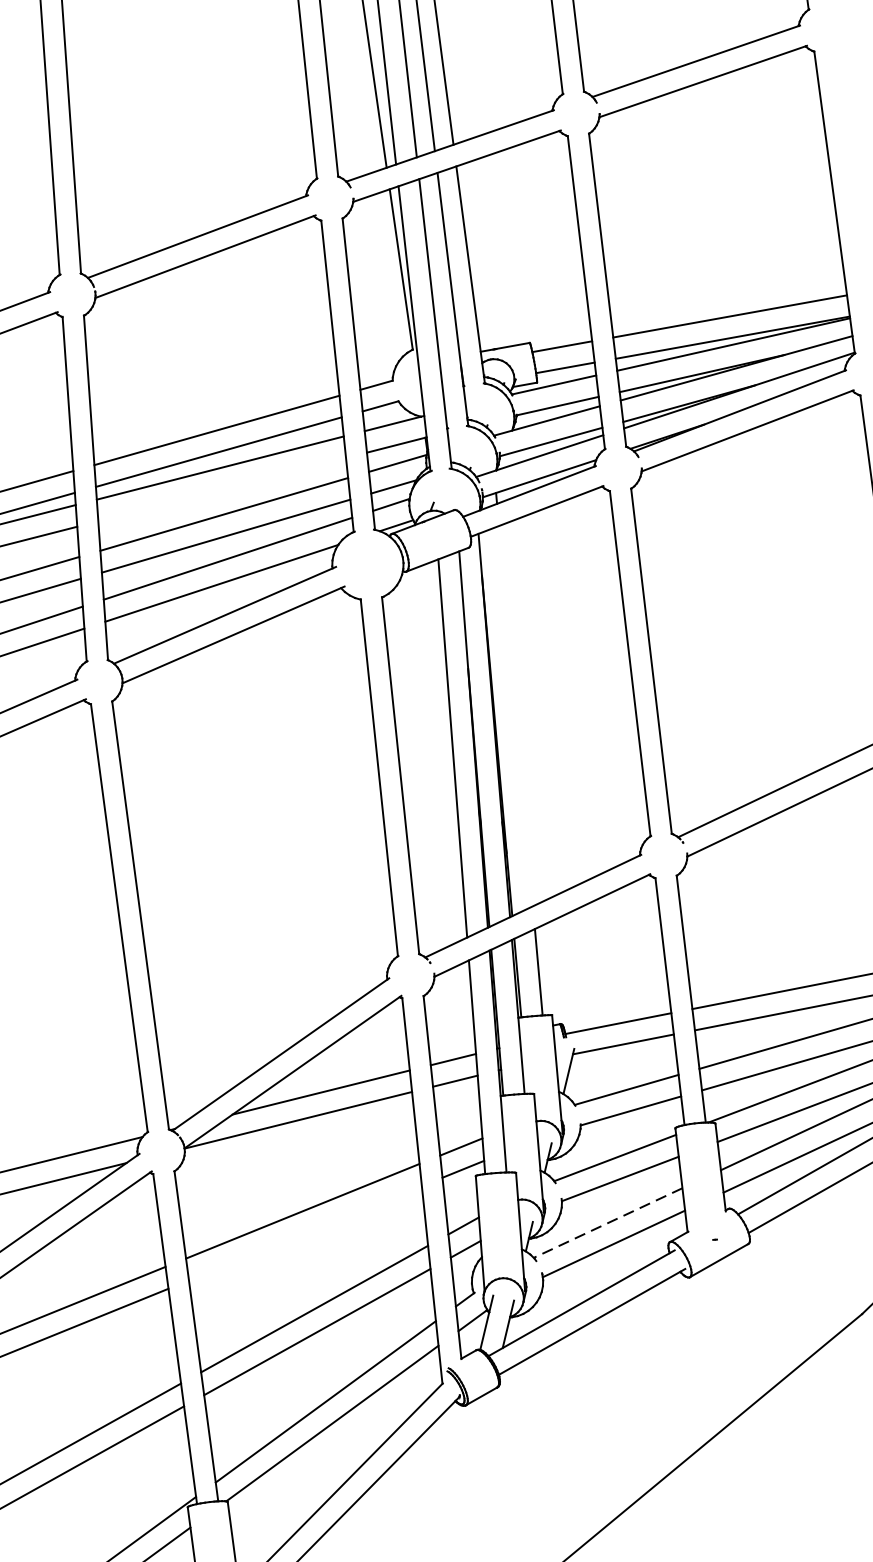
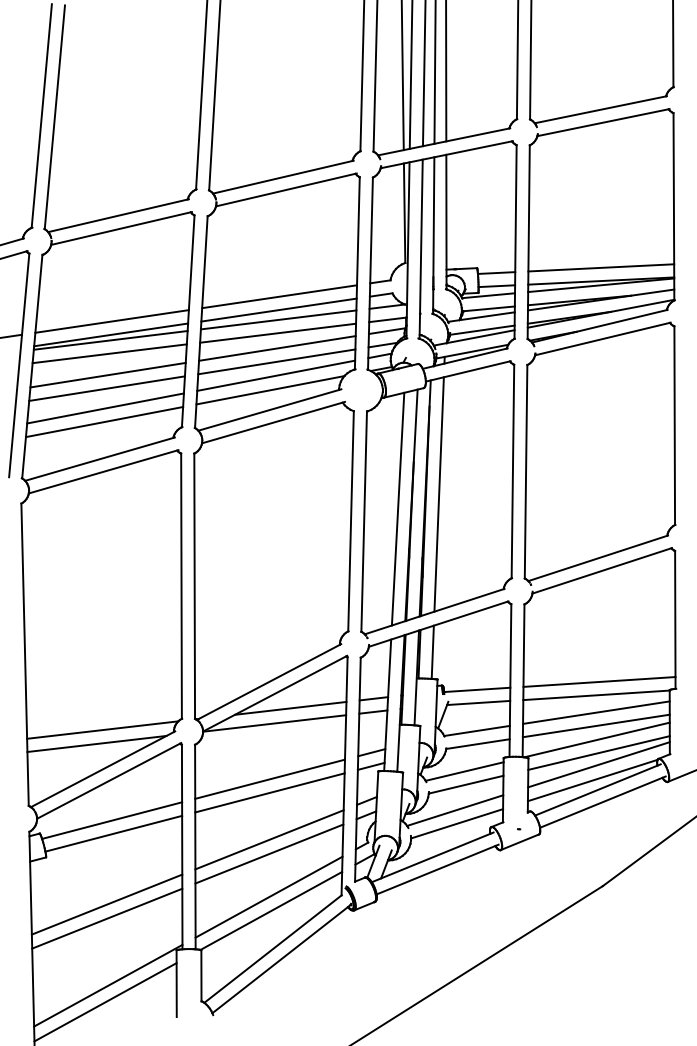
line: (222, 488) -> (278, 332), added
line: (514, 716) -> (438, 494), added
line: (606, 1223) -> (454, 810), dashed -> solid
line: (304, 1232) -> (269, 792), added

